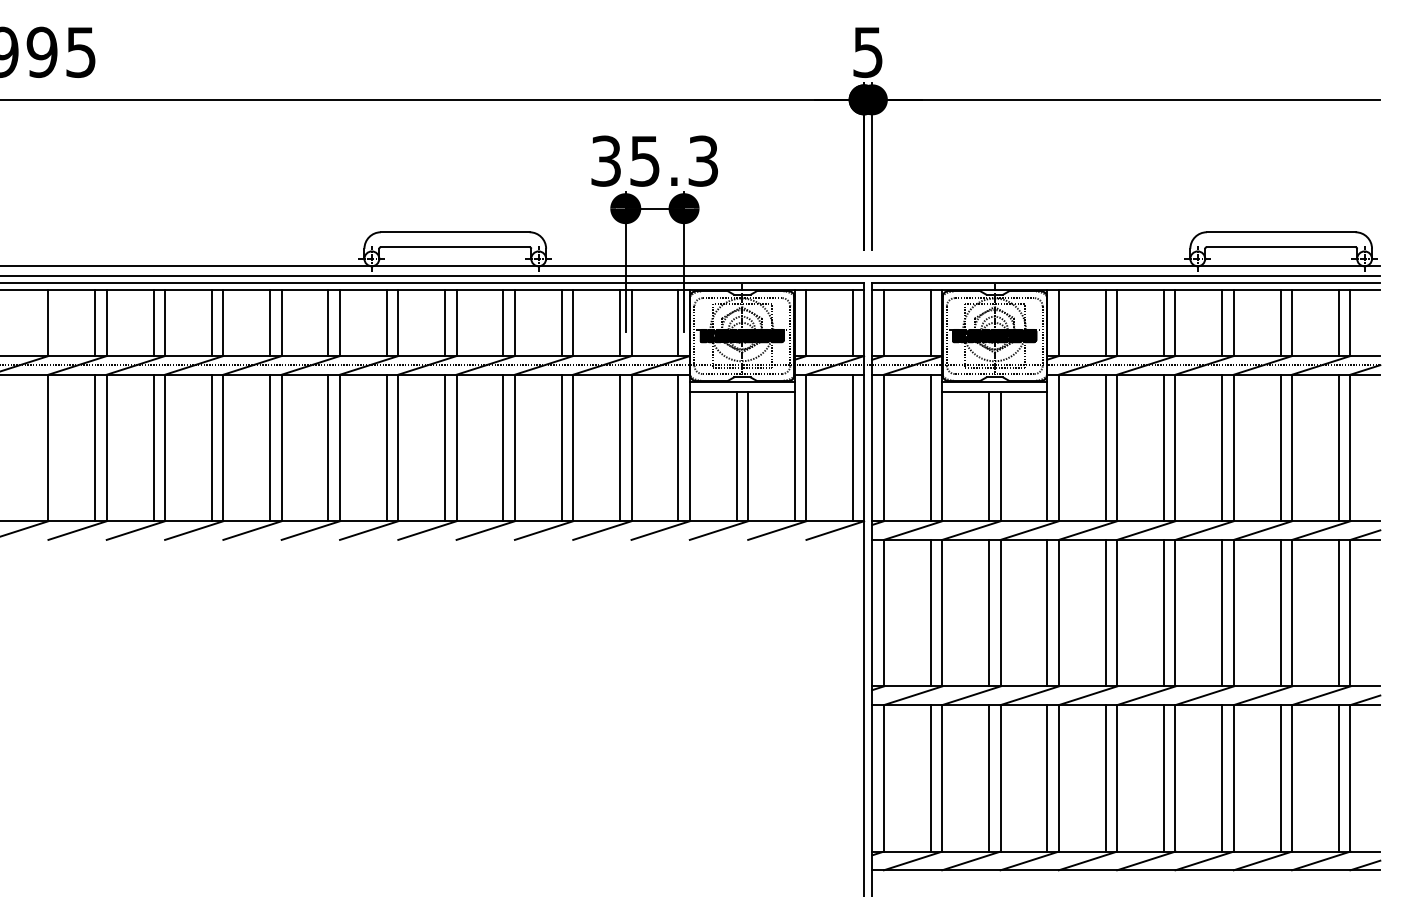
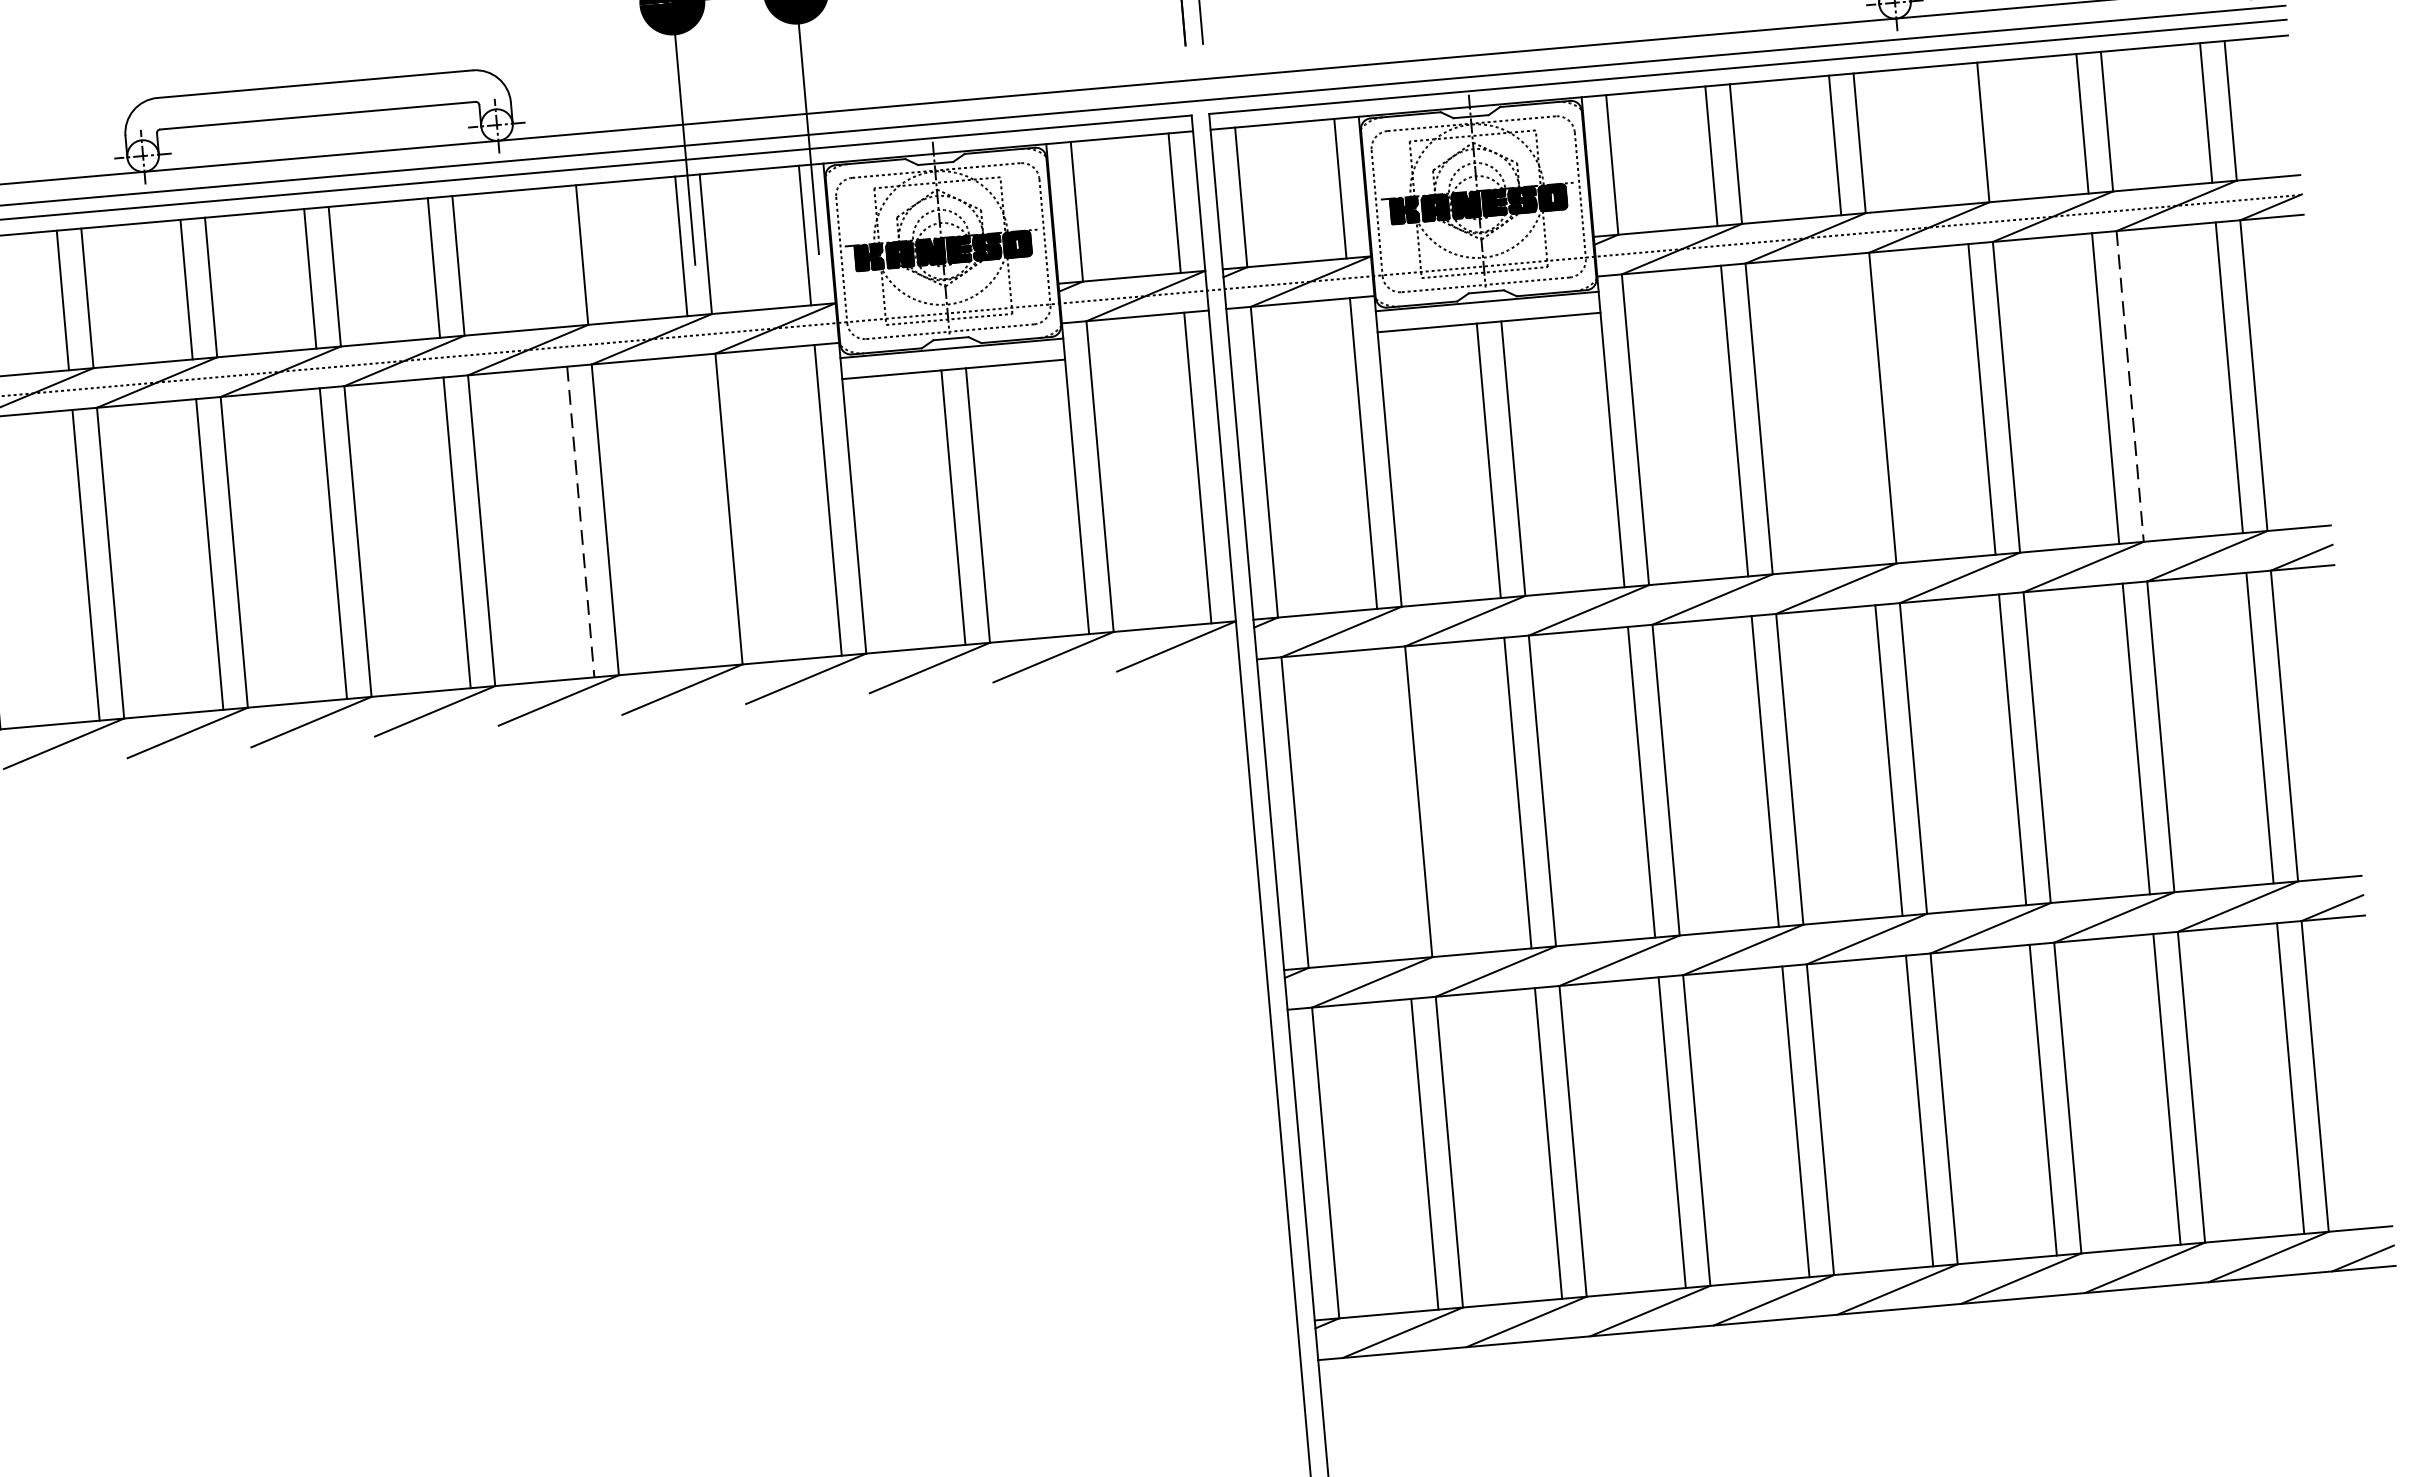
line: (561, 323) -> (557, 257), removed
line: (1222, 323) -> (1959, 135), removed
line: (619, 447) -> (703, 510), removed
line: (1163, 447) -> (1857, 409), removed
line: (561, 448) -> (580, 523), solid -> dashed
line: (1292, 448) -> (2131, 387), solid -> dashed
line: (930, 612) -> (1393, 802), removed

